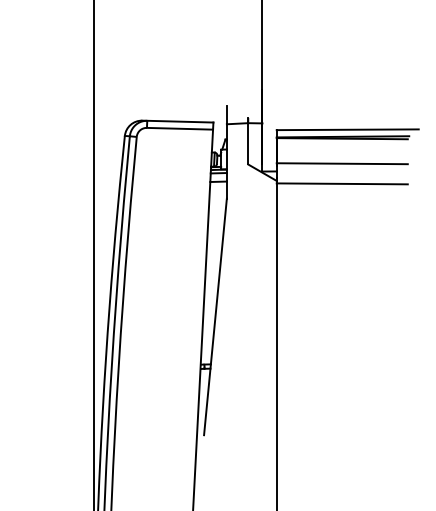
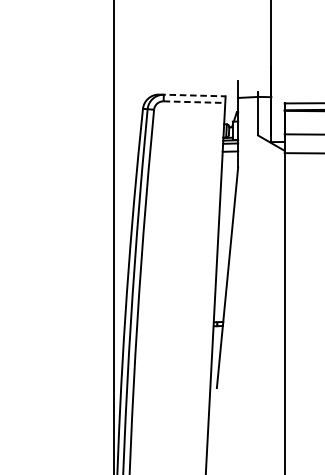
line: (177, 121) -> (192, 95), solid -> dashed
line: (180, 128) -> (194, 101), solid -> dashed

